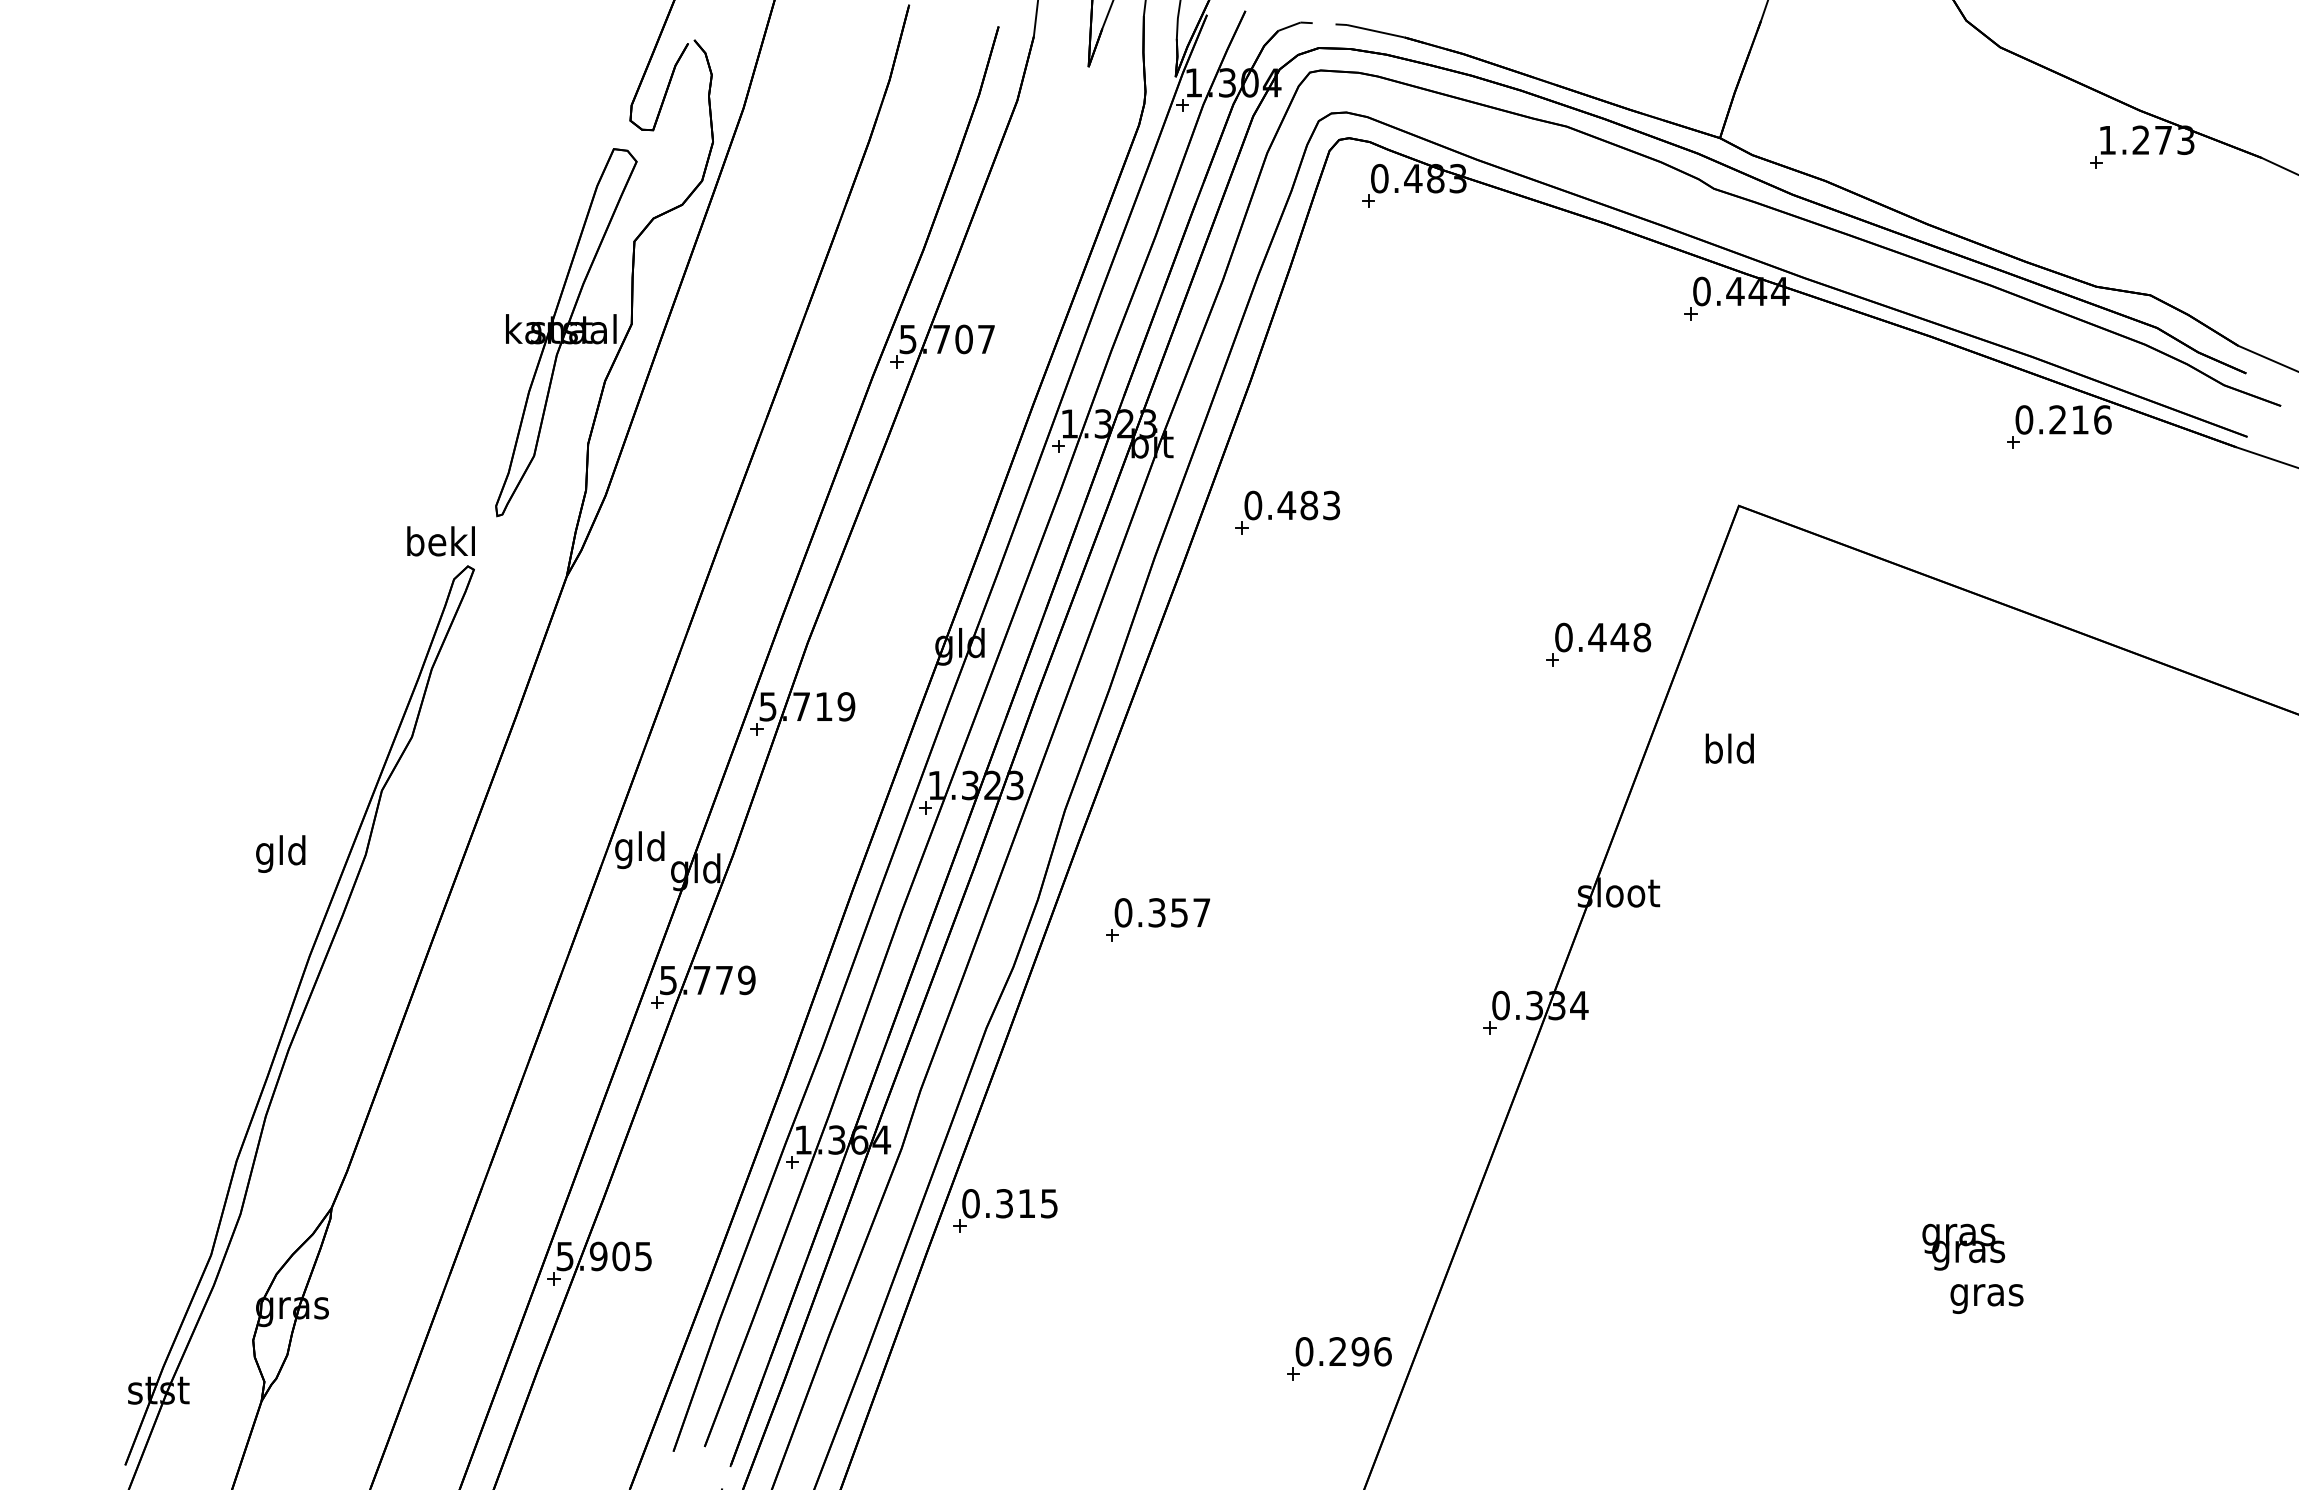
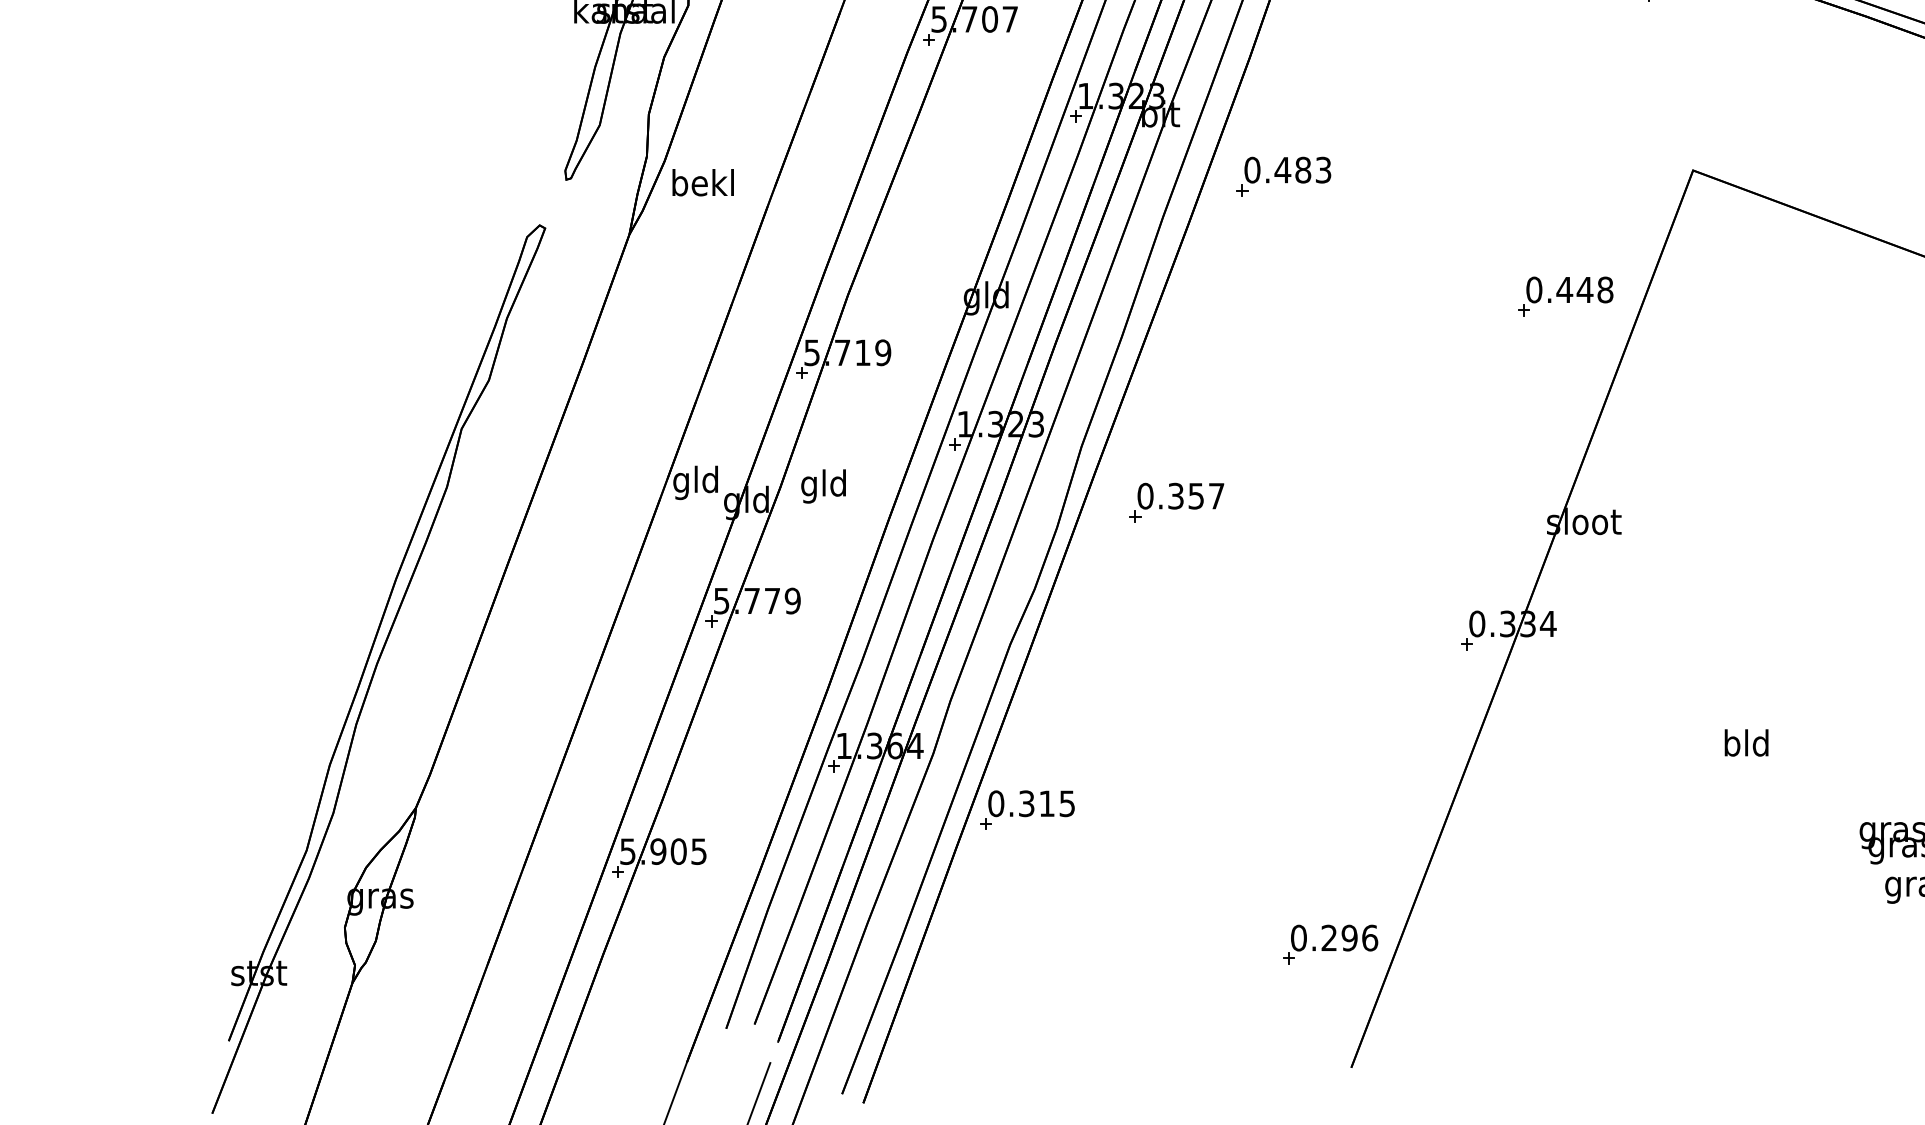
text: (440, 541) -> (702, 182), moved
text: (1729, 748) -> (1746, 742), moved
text: (280, 853) -> (823, 485), moved
part: (1158, 919) -> (1177, 502), moved

